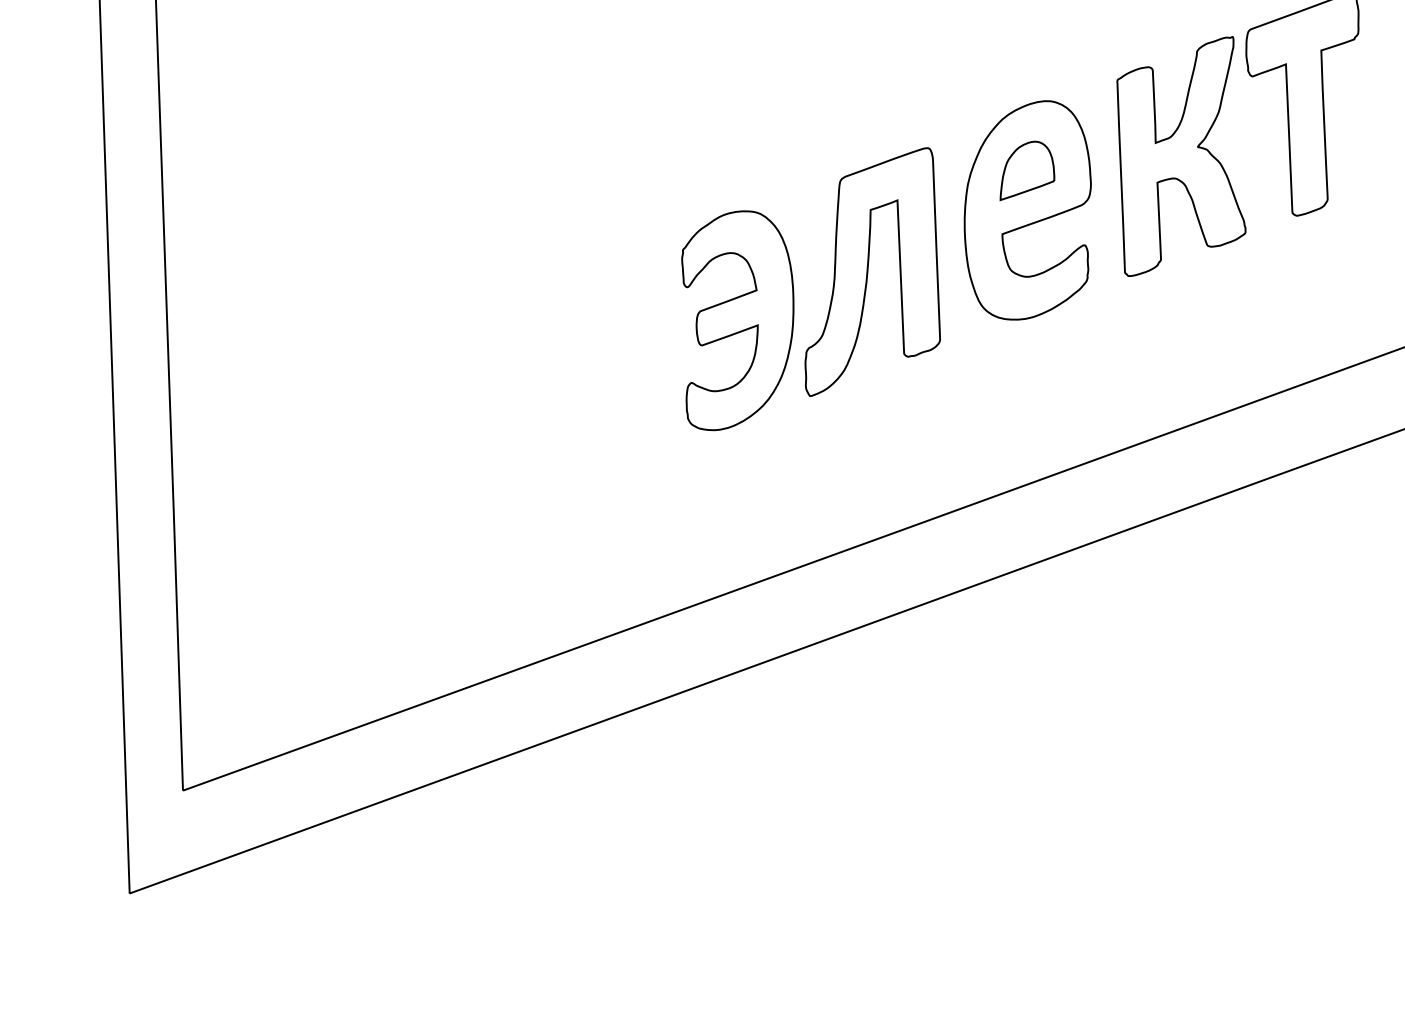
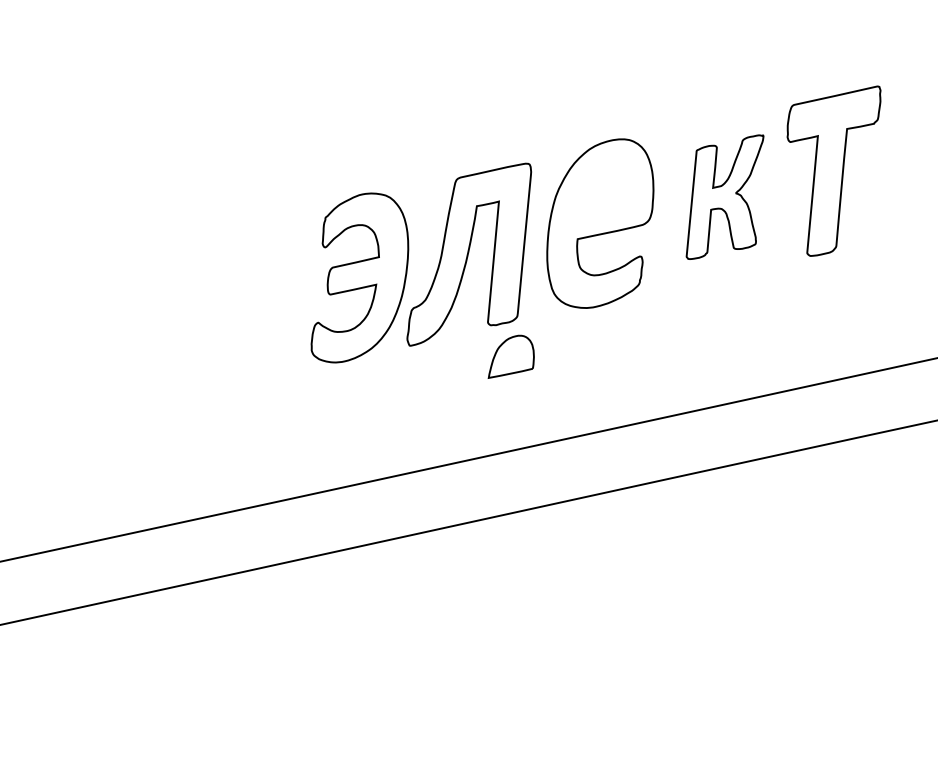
part: (1181, 156) -> (726, 197), size x0.7
part: (1027, 170) -> (513, 357), moved

